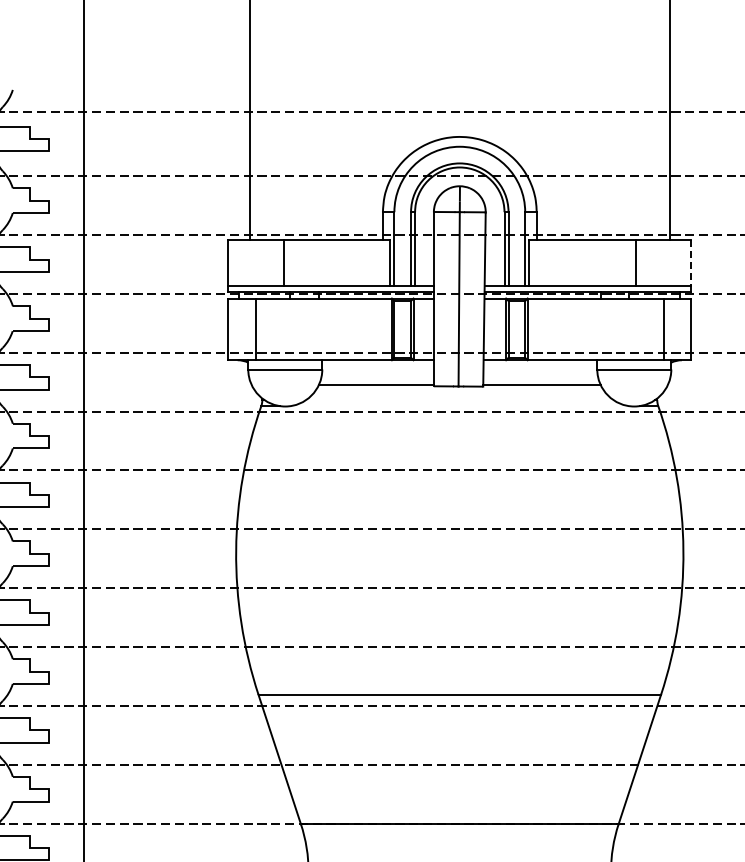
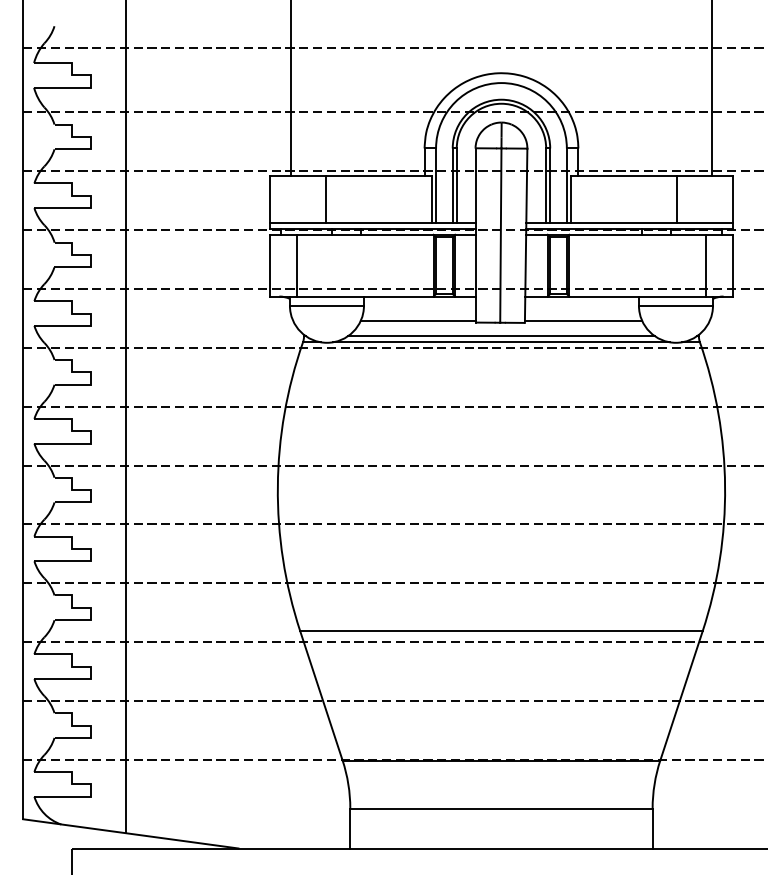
line: (690, 263) -> (732, 199), dashed -> solid
line: (458, 400) -> (500, 336), added
line: (459, 406) -> (501, 342), added

